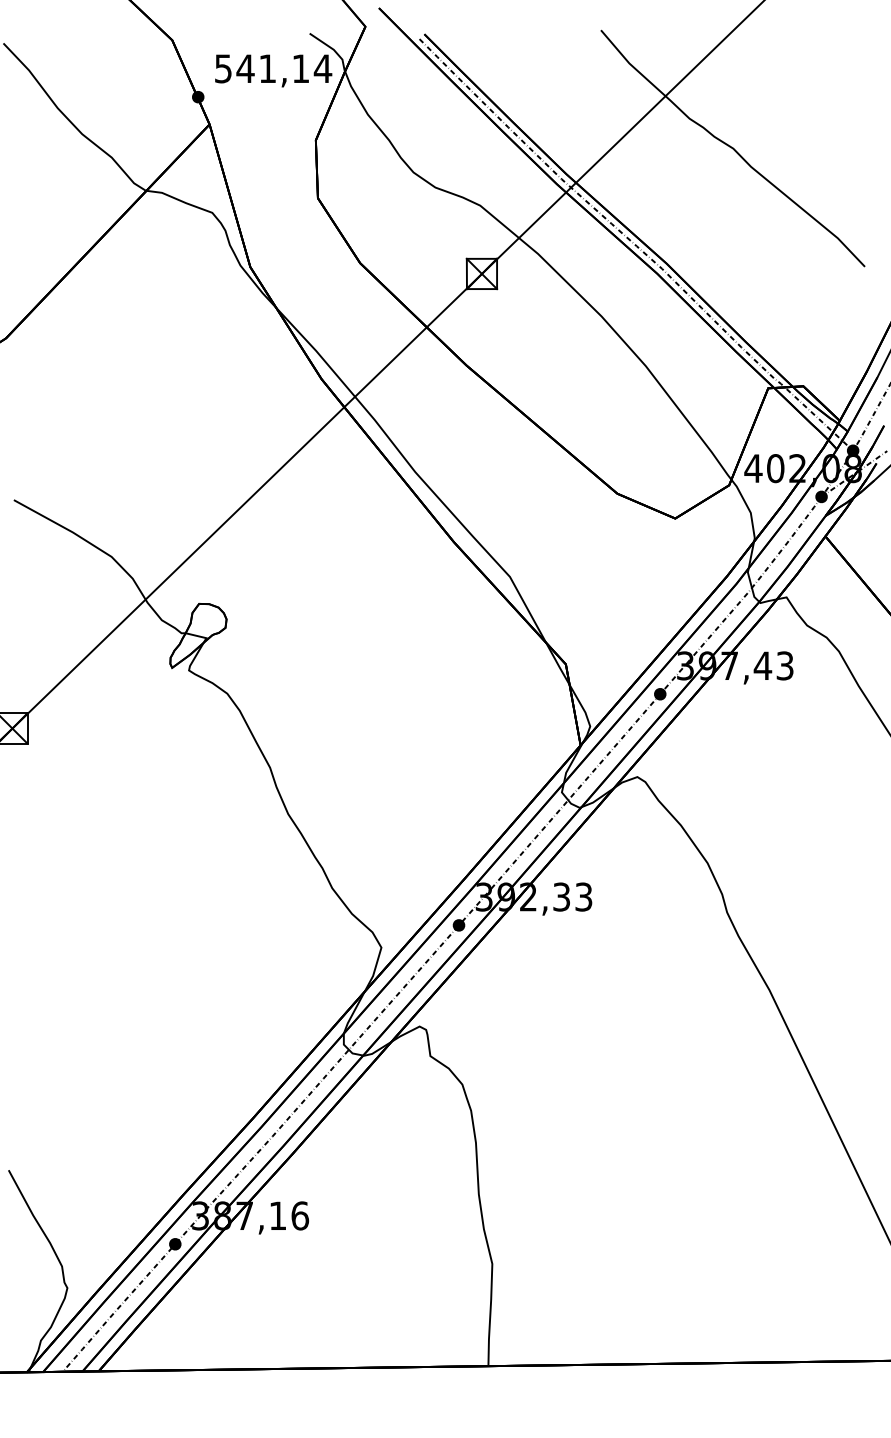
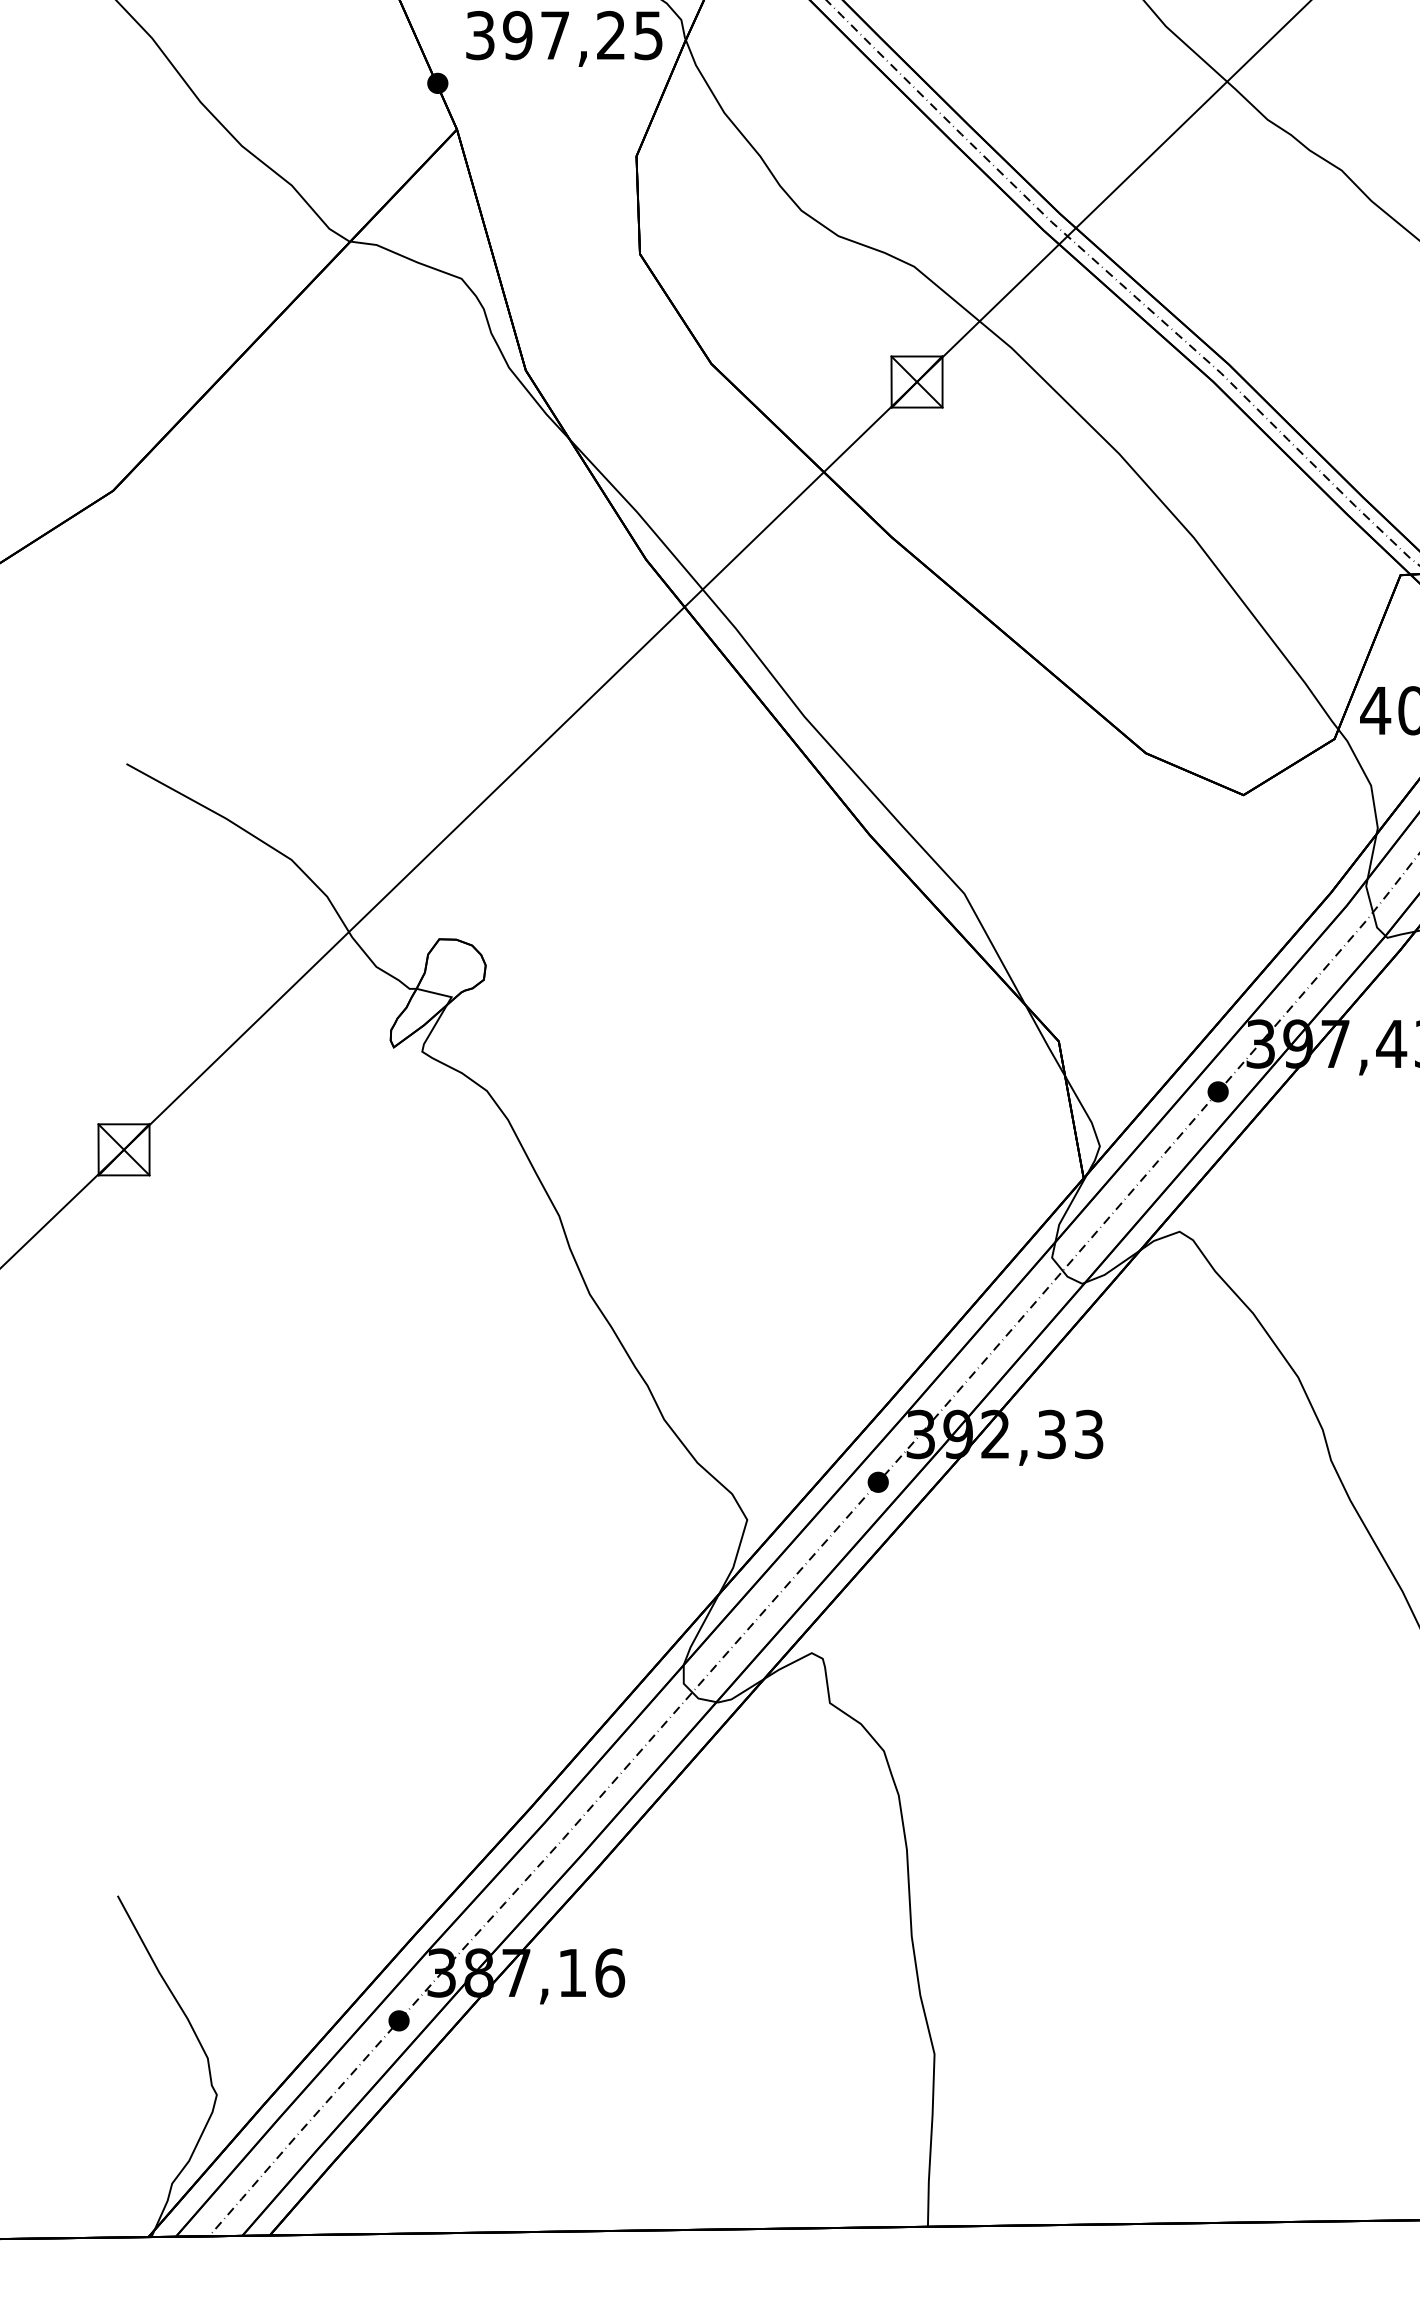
text: (273, 68) -> (564, 34), 541,14 -> 397,25

